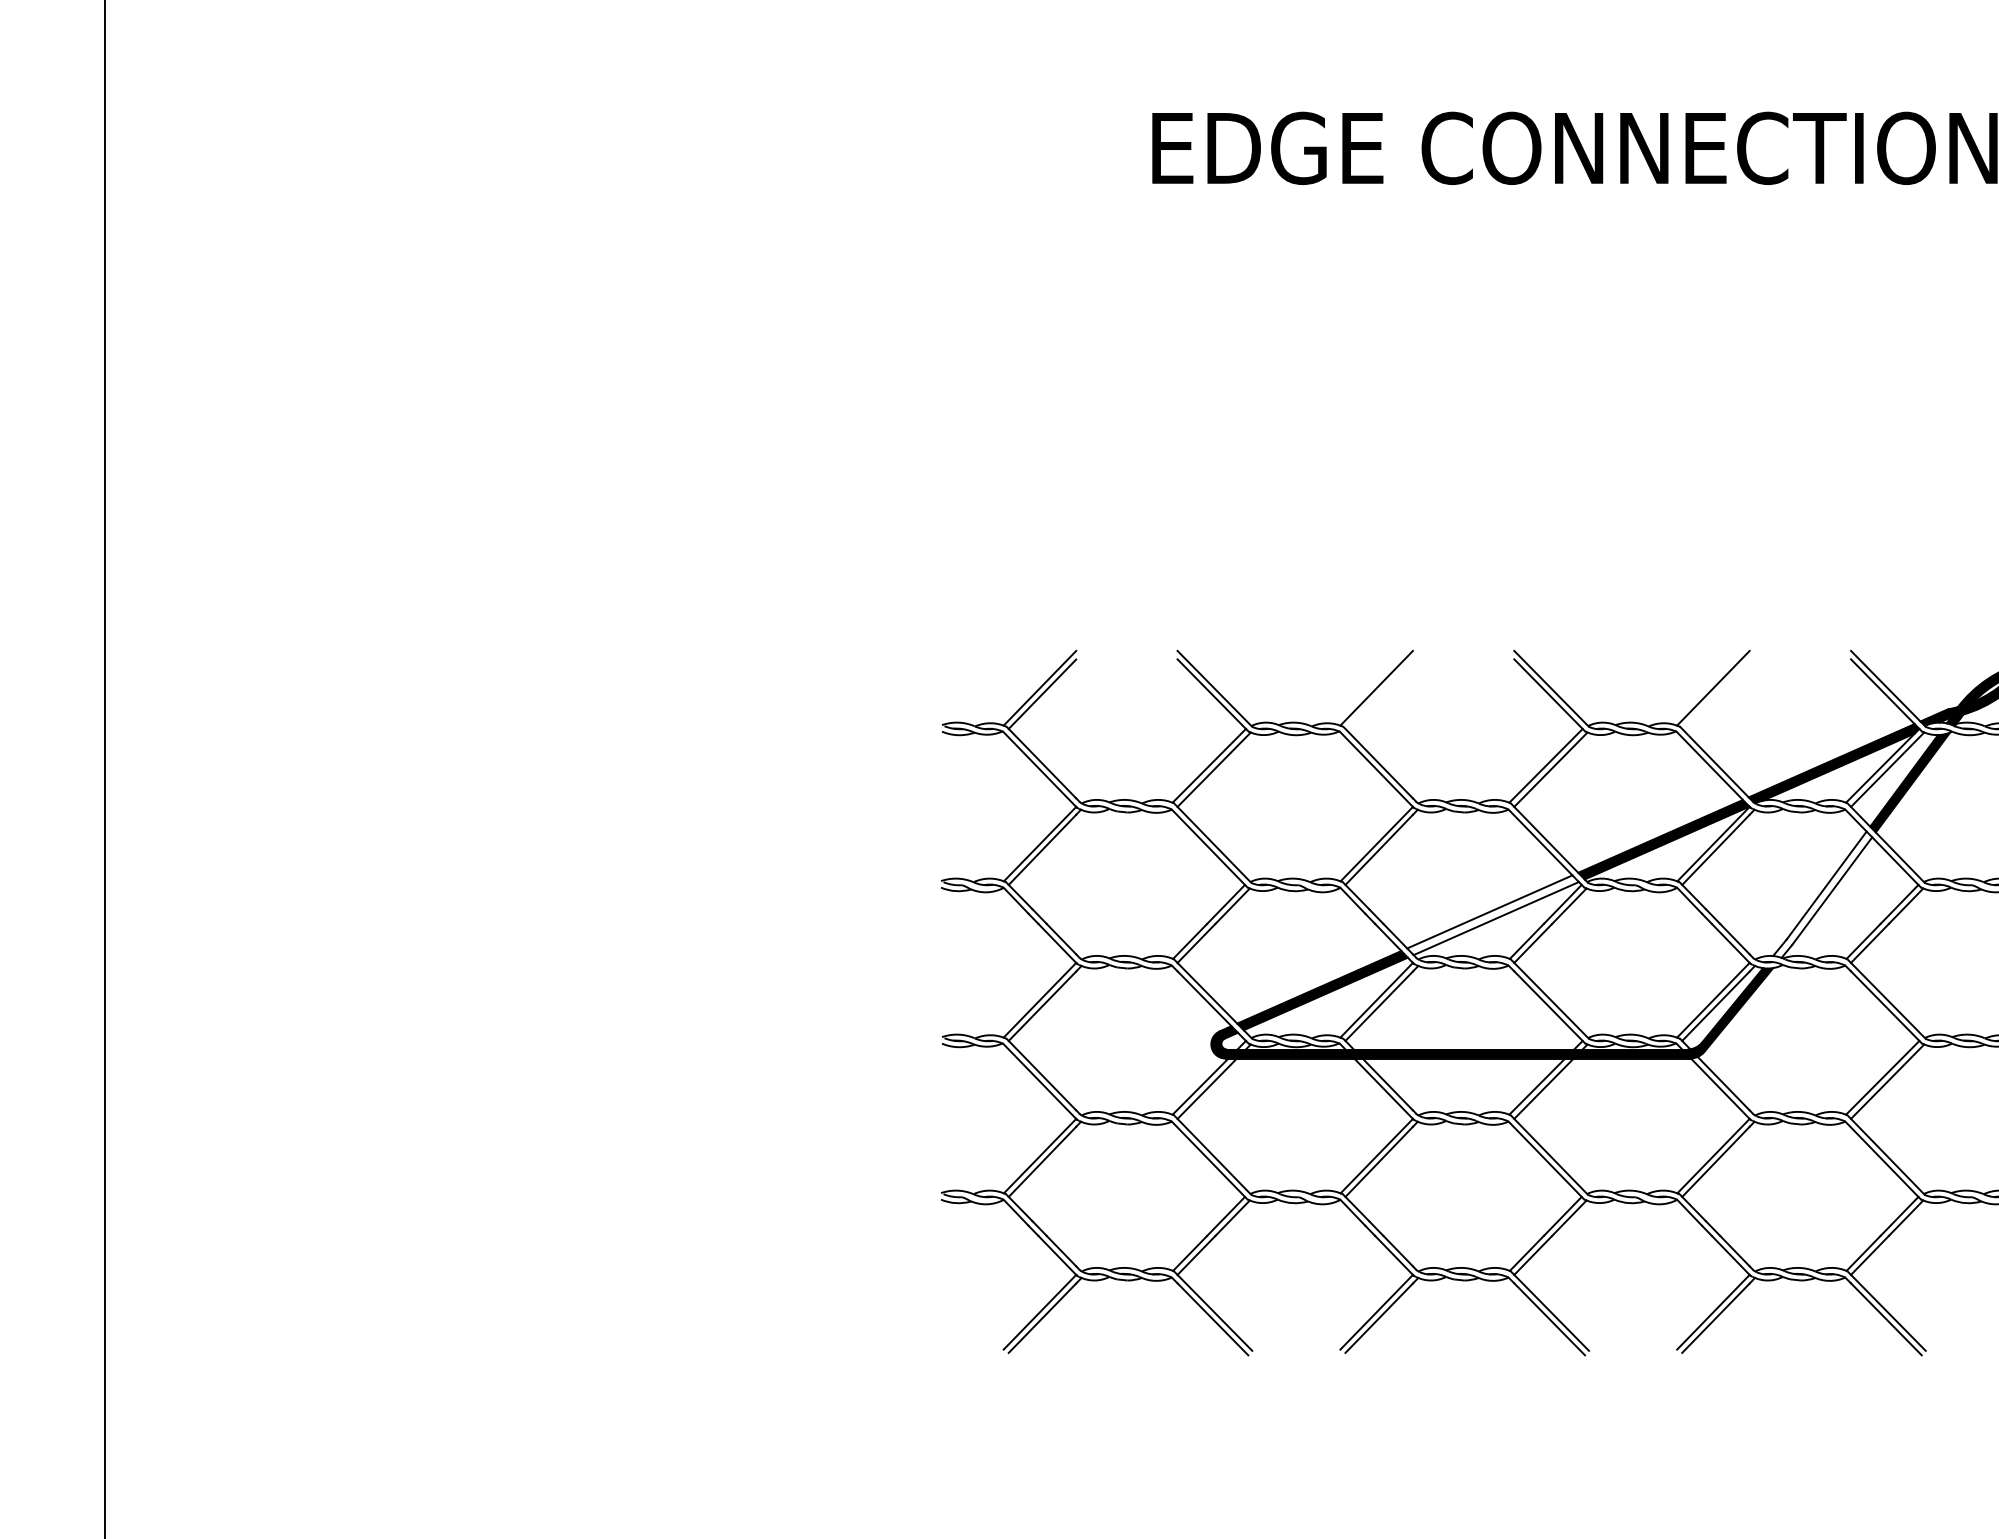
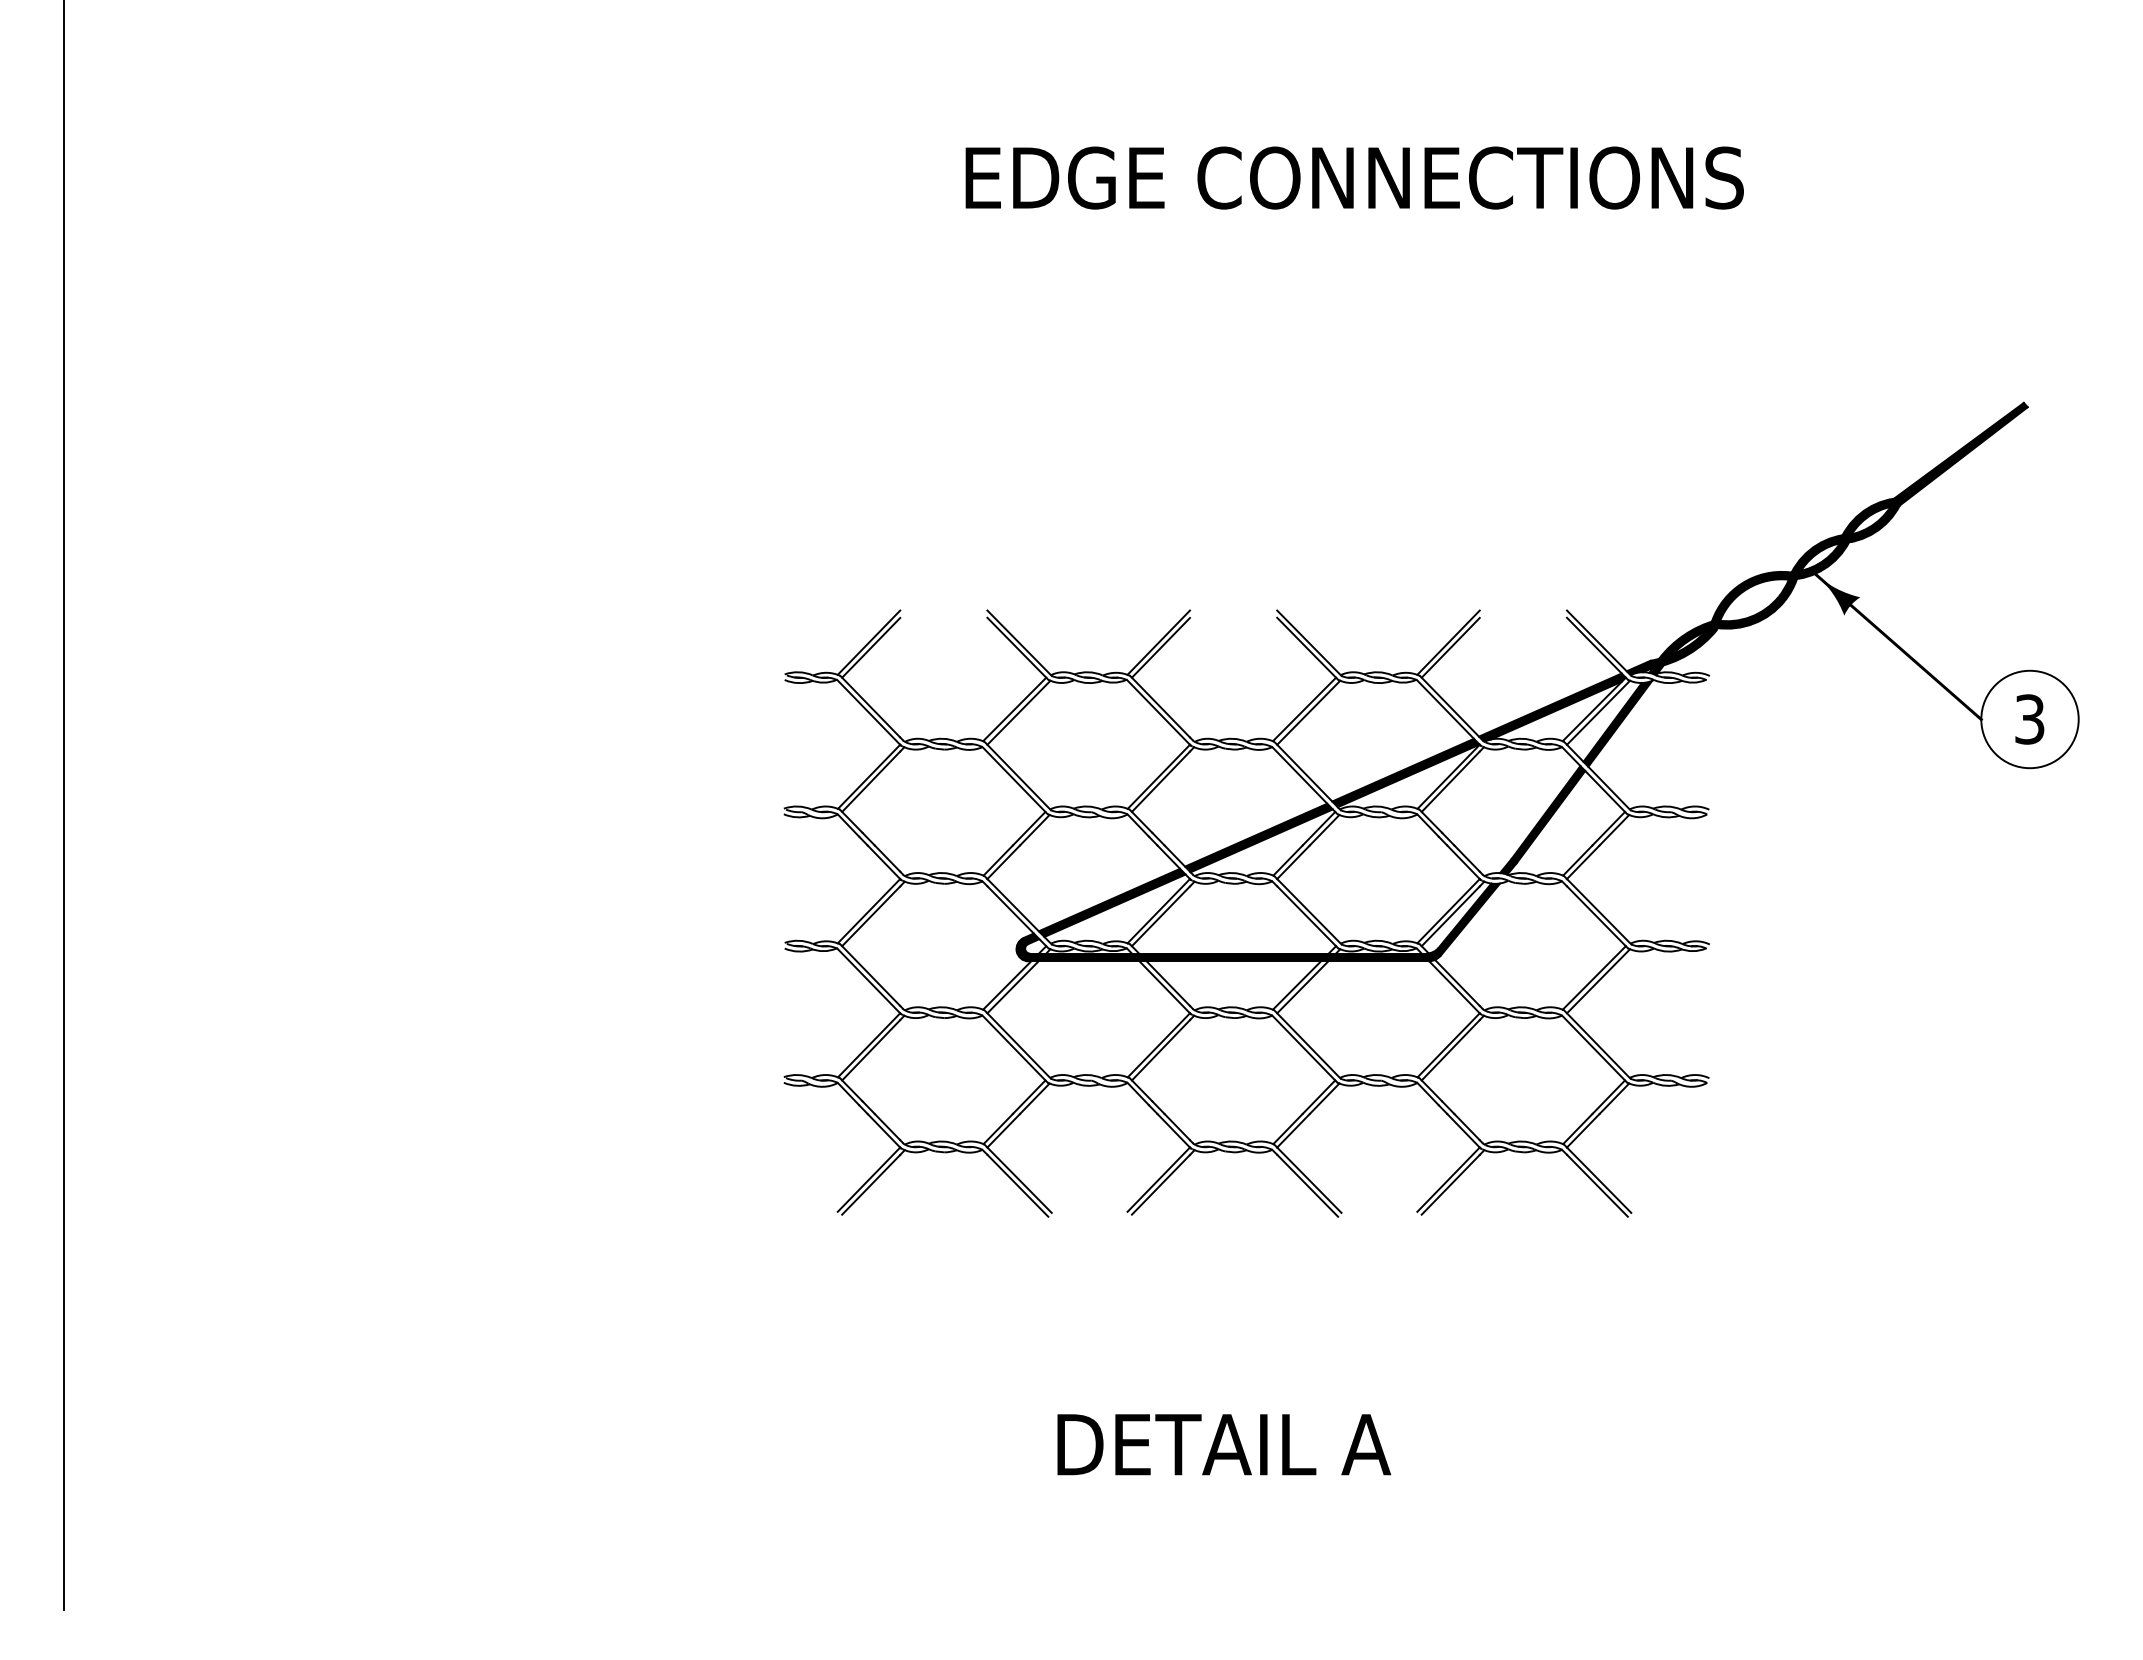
line: (1378, 693) -> (1160, 647), added
line: (1715, 693) -> (1450, 647), added
fill: (1822, 894) -> (1542, 820), added
fill: (1492, 914) -> (1258, 837), added

